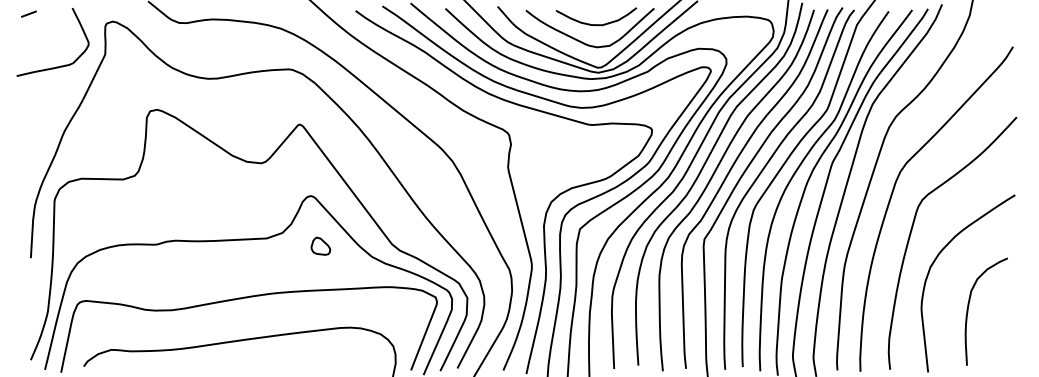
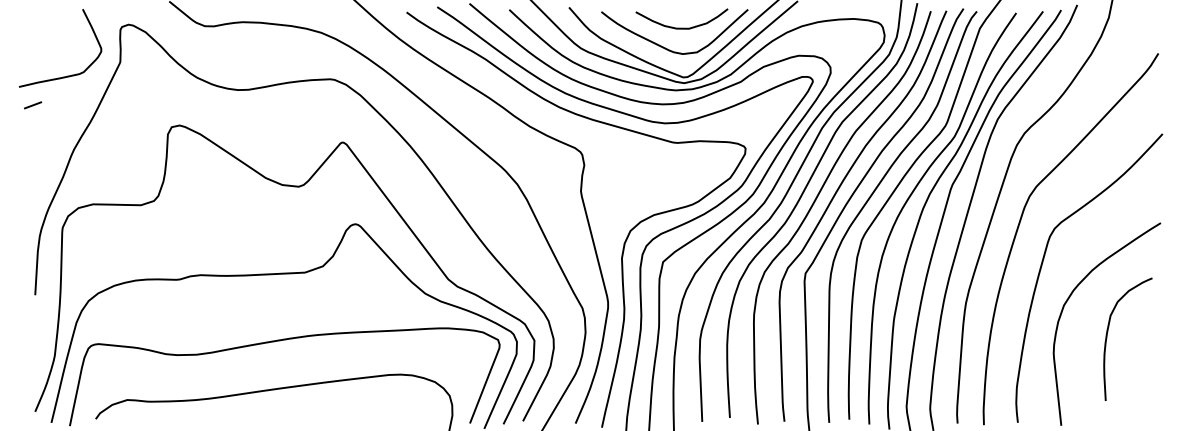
line: (28, 13) -> (32, 104), moved
part: (320, 245) -> (366, 280), removed
curve: (968, 311) -> (1107, 338), moved

